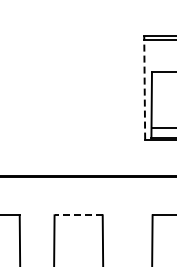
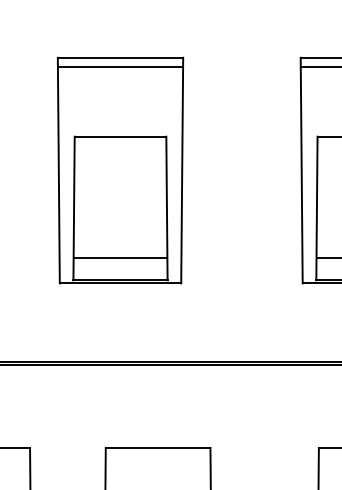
part: (61, 87) -> (120, 170), added
line: (144, 87) -> (301, 170), dashed -> solid
line: (78, 215) -> (157, 448), dashed -> solid

